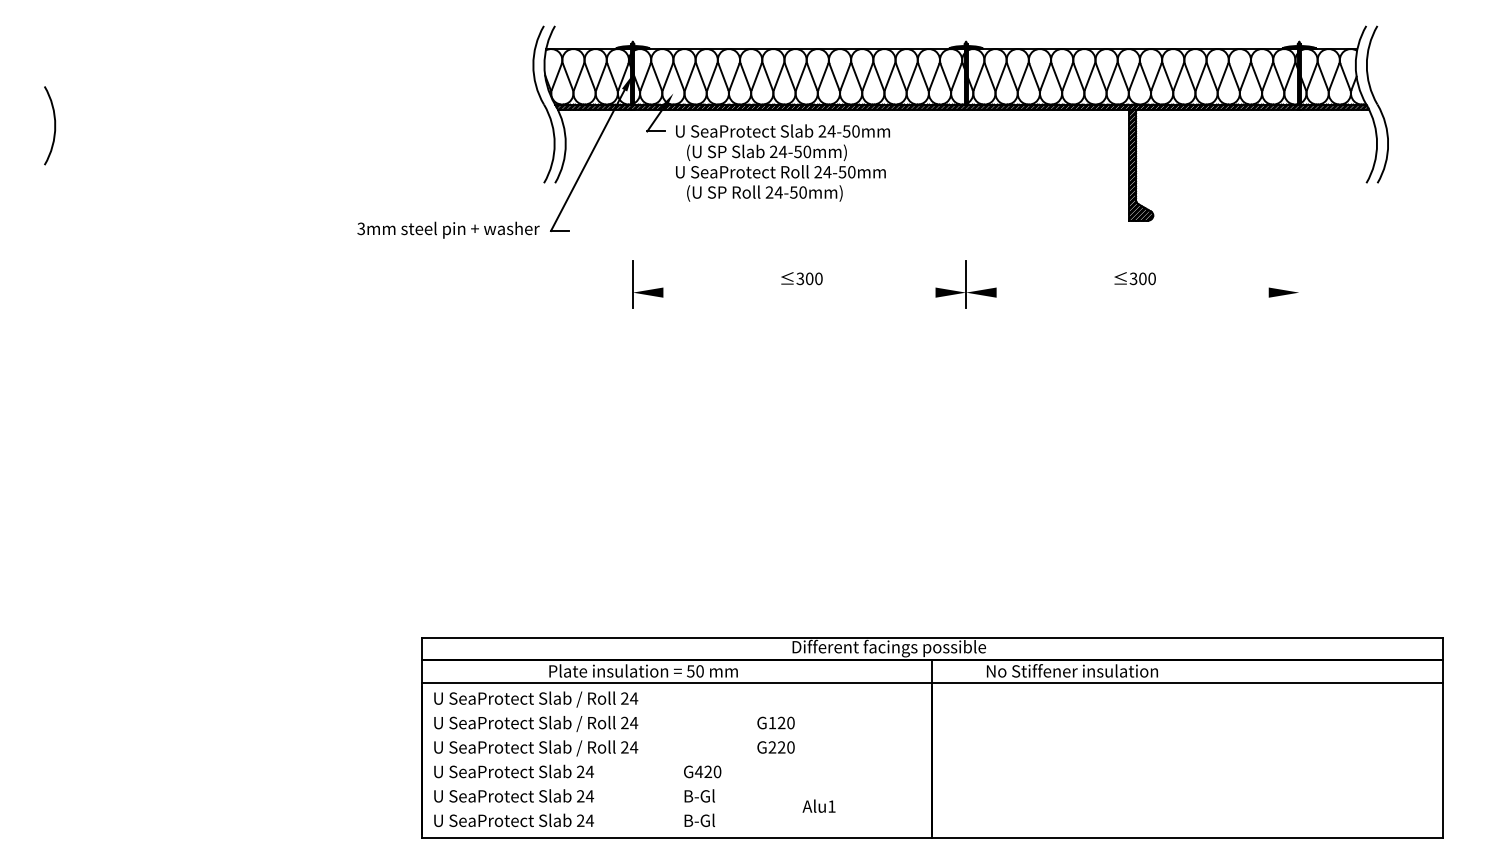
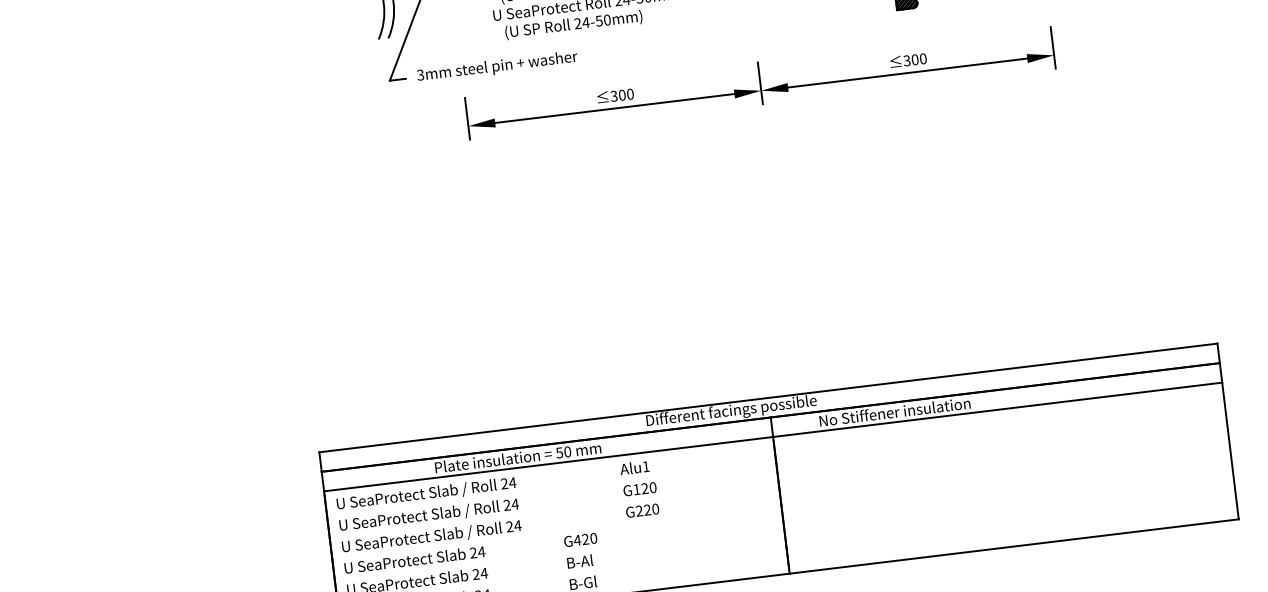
text: (448, 229) -> (497, 66), moved
line: (1299, 283) -> (1053, 47), added
line: (799, 292) -> (614, 108), added
line: (1132, 292) -> (907, 72), added
text: (707, 795) -> (587, 560), B-Gl -> B-Al
text: (818, 805) -> (634, 467), moved

